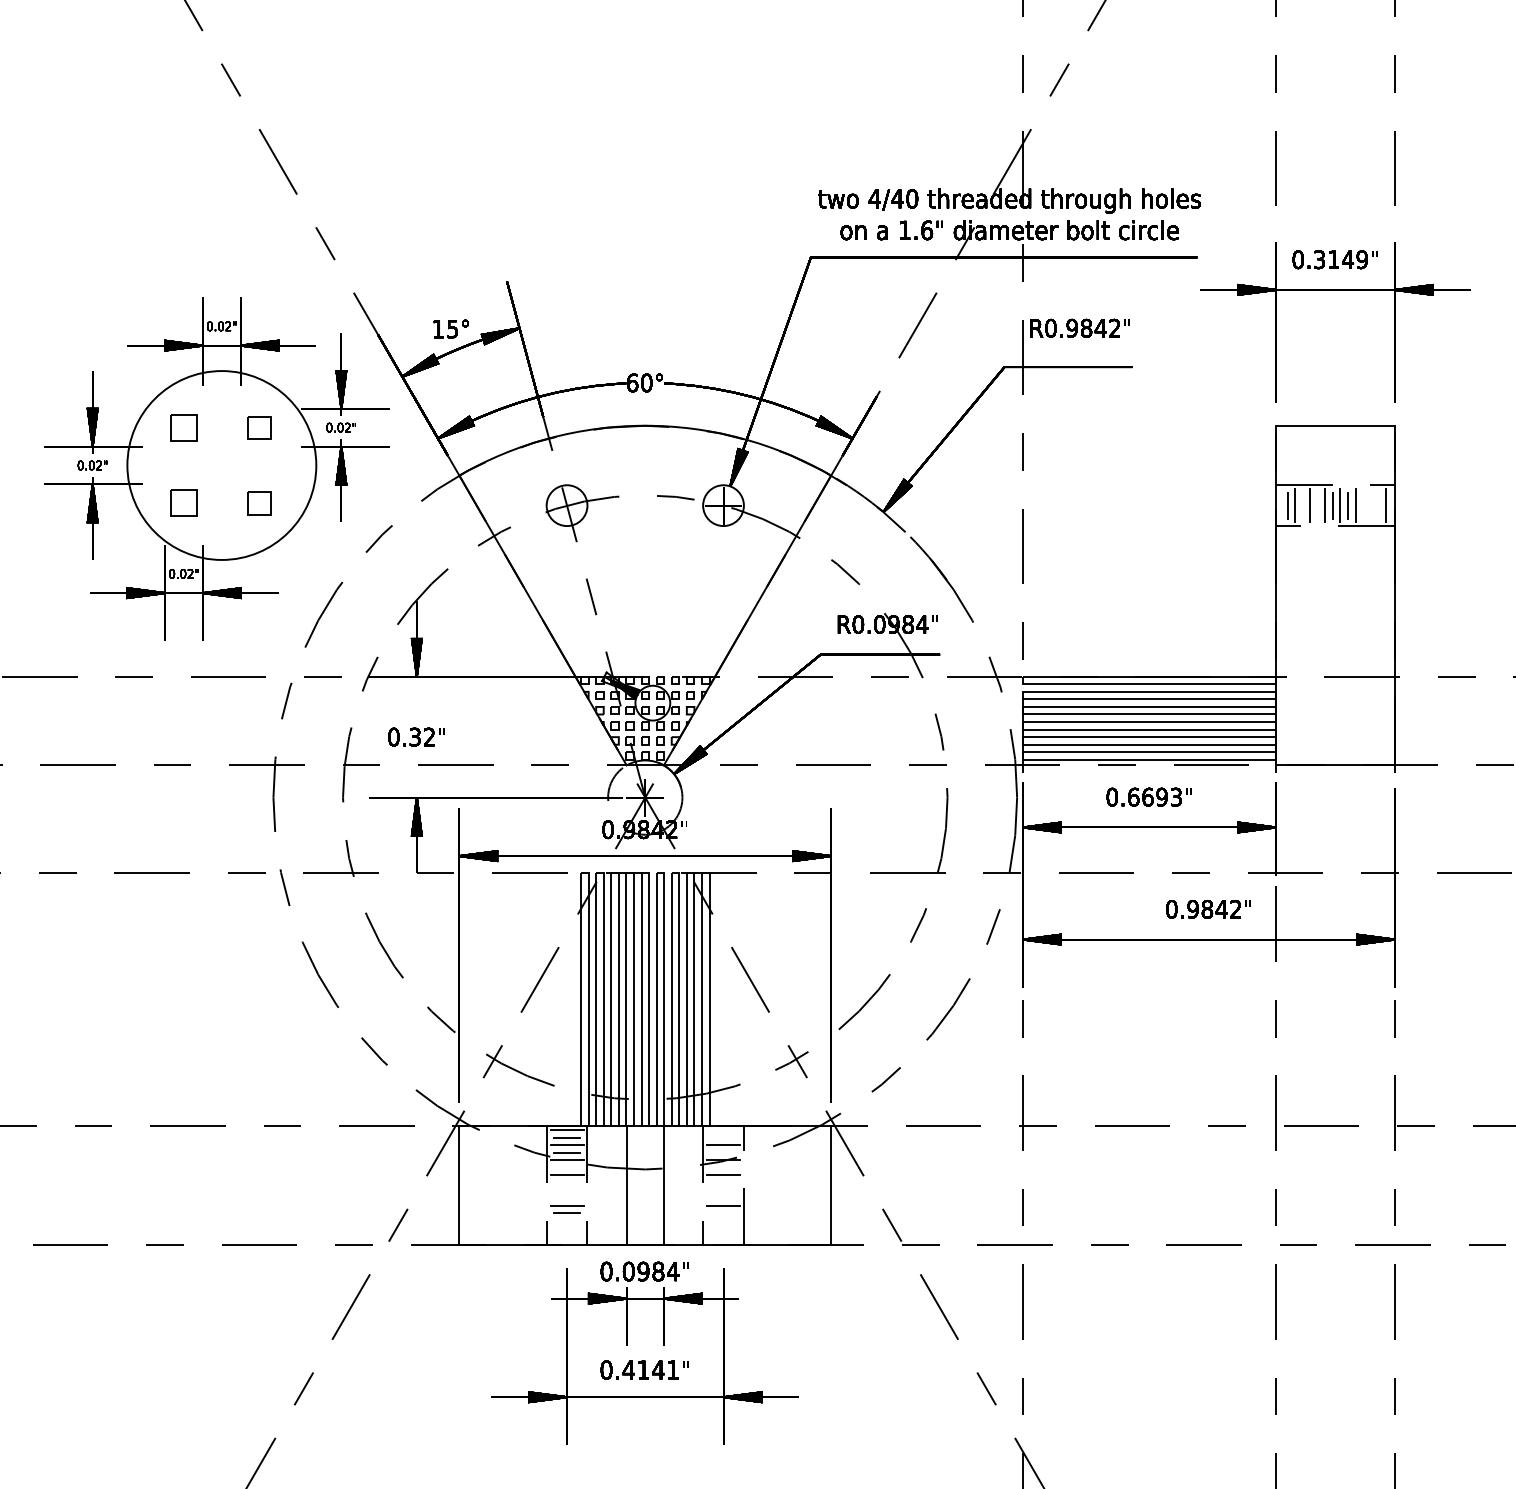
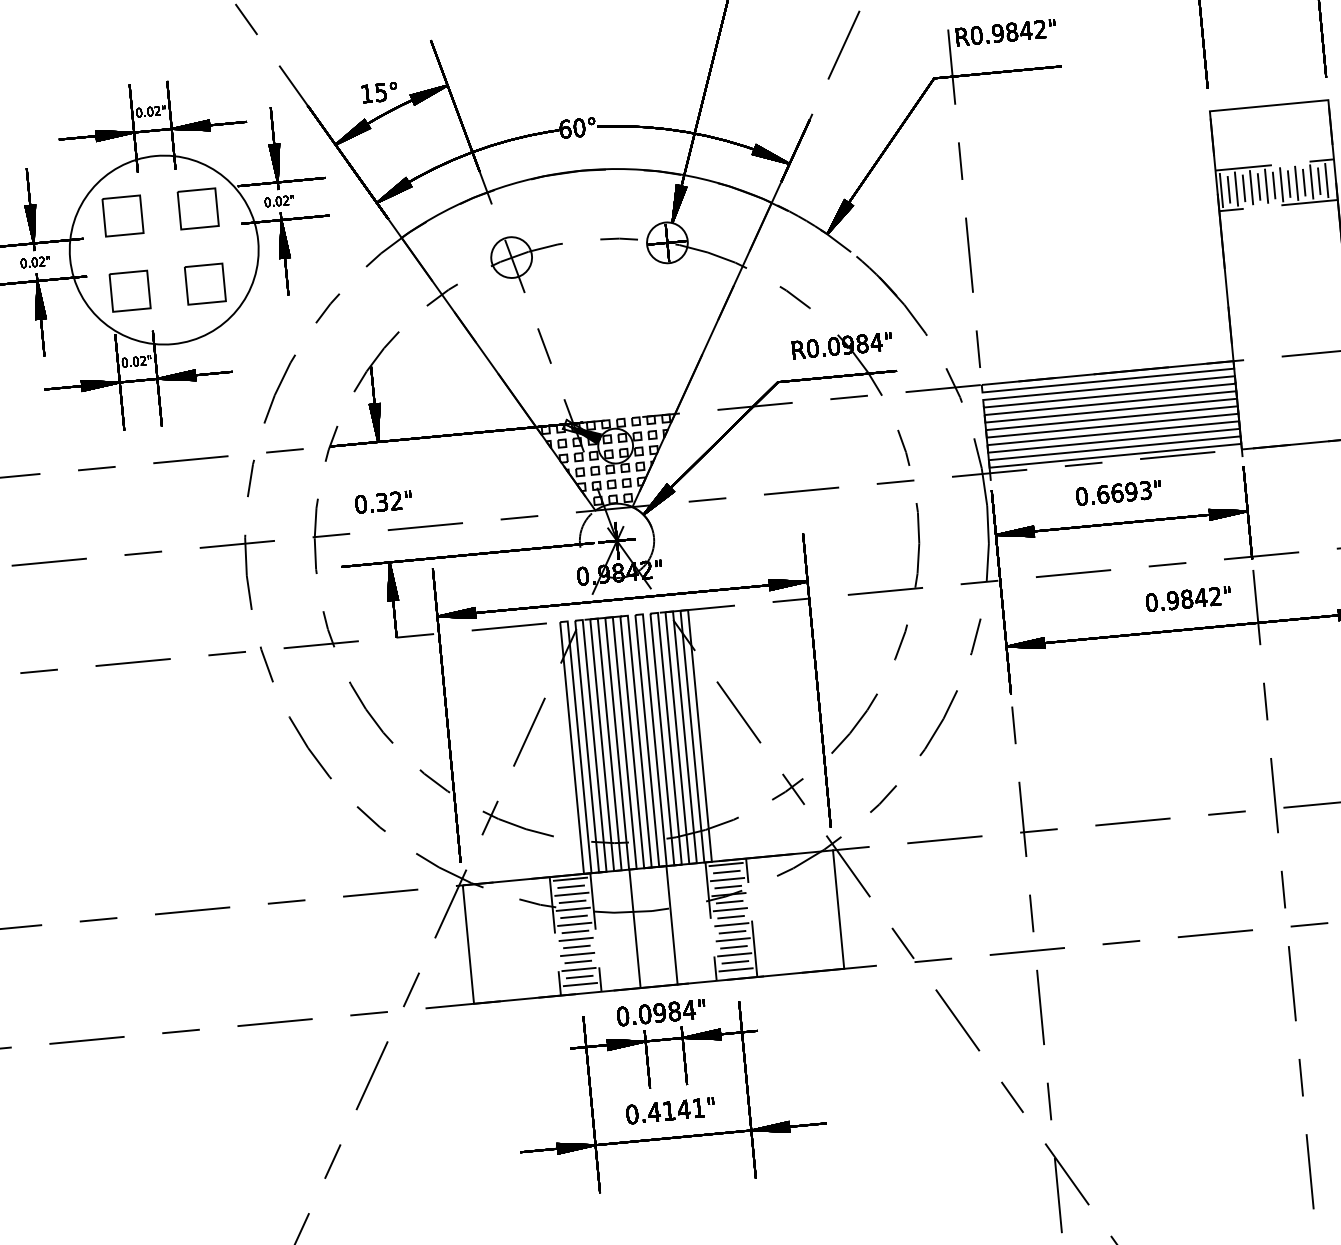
part: (183, 427) -> (122, 215), size x1.43
part: (259, 427) -> (198, 208), size x1.67
part: (183, 502) -> (129, 290), size x1.43
part: (259, 502) -> (205, 283), size x1.67
line: (1280, 505) -> (1221, 190), added
line: (1302, 505) -> (1243, 188), added
line: (1317, 505) -> (1258, 186), added
line: (1363, 505) -> (1304, 182), added
line: (1370, 505) -> (1311, 181), added
line: (1378, 505) -> (1319, 181), added
line: (723, 1130) -> (726, 864), added
line: (723, 1137) -> (726, 871), added
line: (723, 1152) -> (728, 886), added
line: (566, 1167) -> (573, 916), added
line: (723, 1167) -> (729, 901), added
line: (566, 1182) -> (574, 931), added
line: (723, 1182) -> (731, 916), added
line: (566, 1190) -> (575, 939), added
line: (723, 1190) -> (731, 924), added
line: (566, 1198) -> (576, 947), added
line: (723, 1198) -> (732, 932), added
line: (723, 1213) -> (734, 947), added
line: (566, 1220) -> (578, 969), added
line: (723, 1220) -> (734, 954), added
line: (566, 1228) -> (579, 977), added
line: (723, 1228) -> (735, 962), added
line: (566, 1235) -> (579, 984), added
line: (723, 1235) -> (736, 969), added

